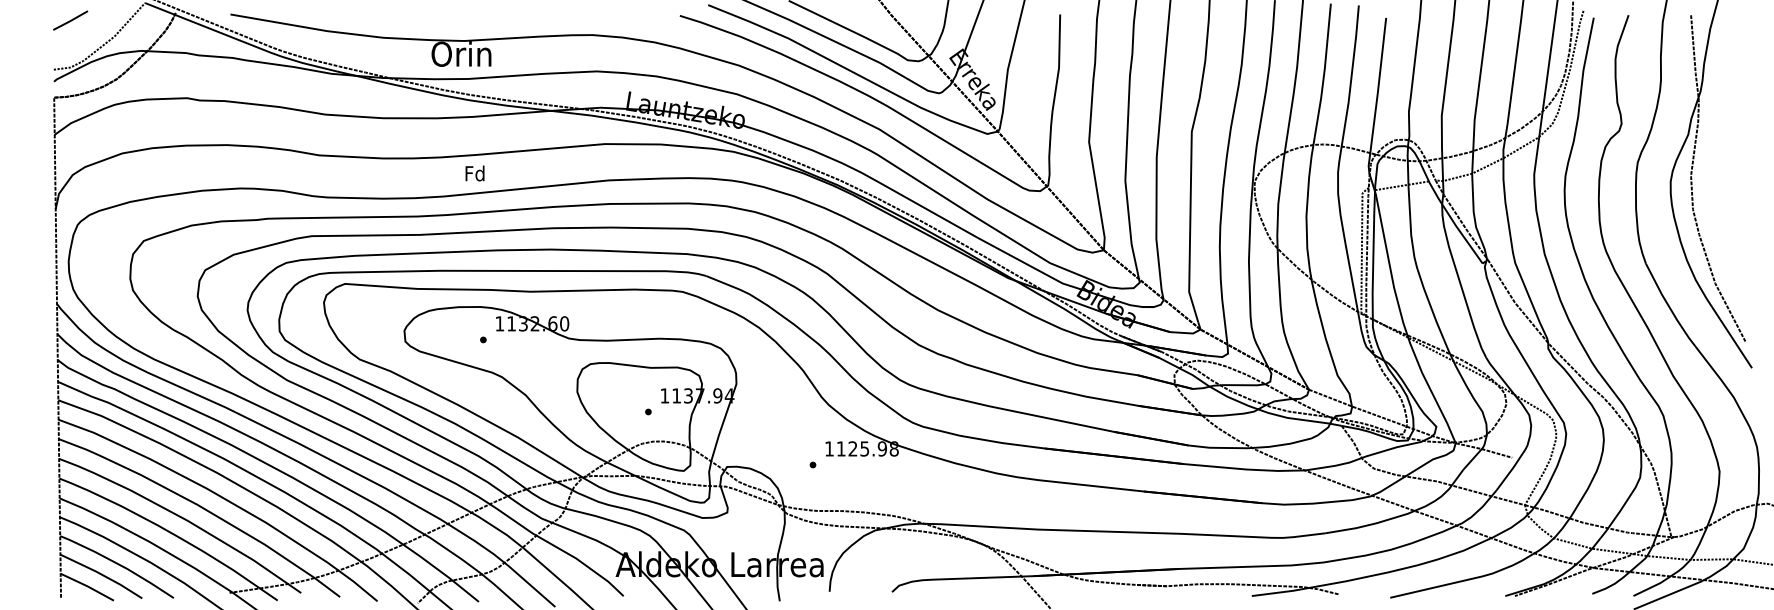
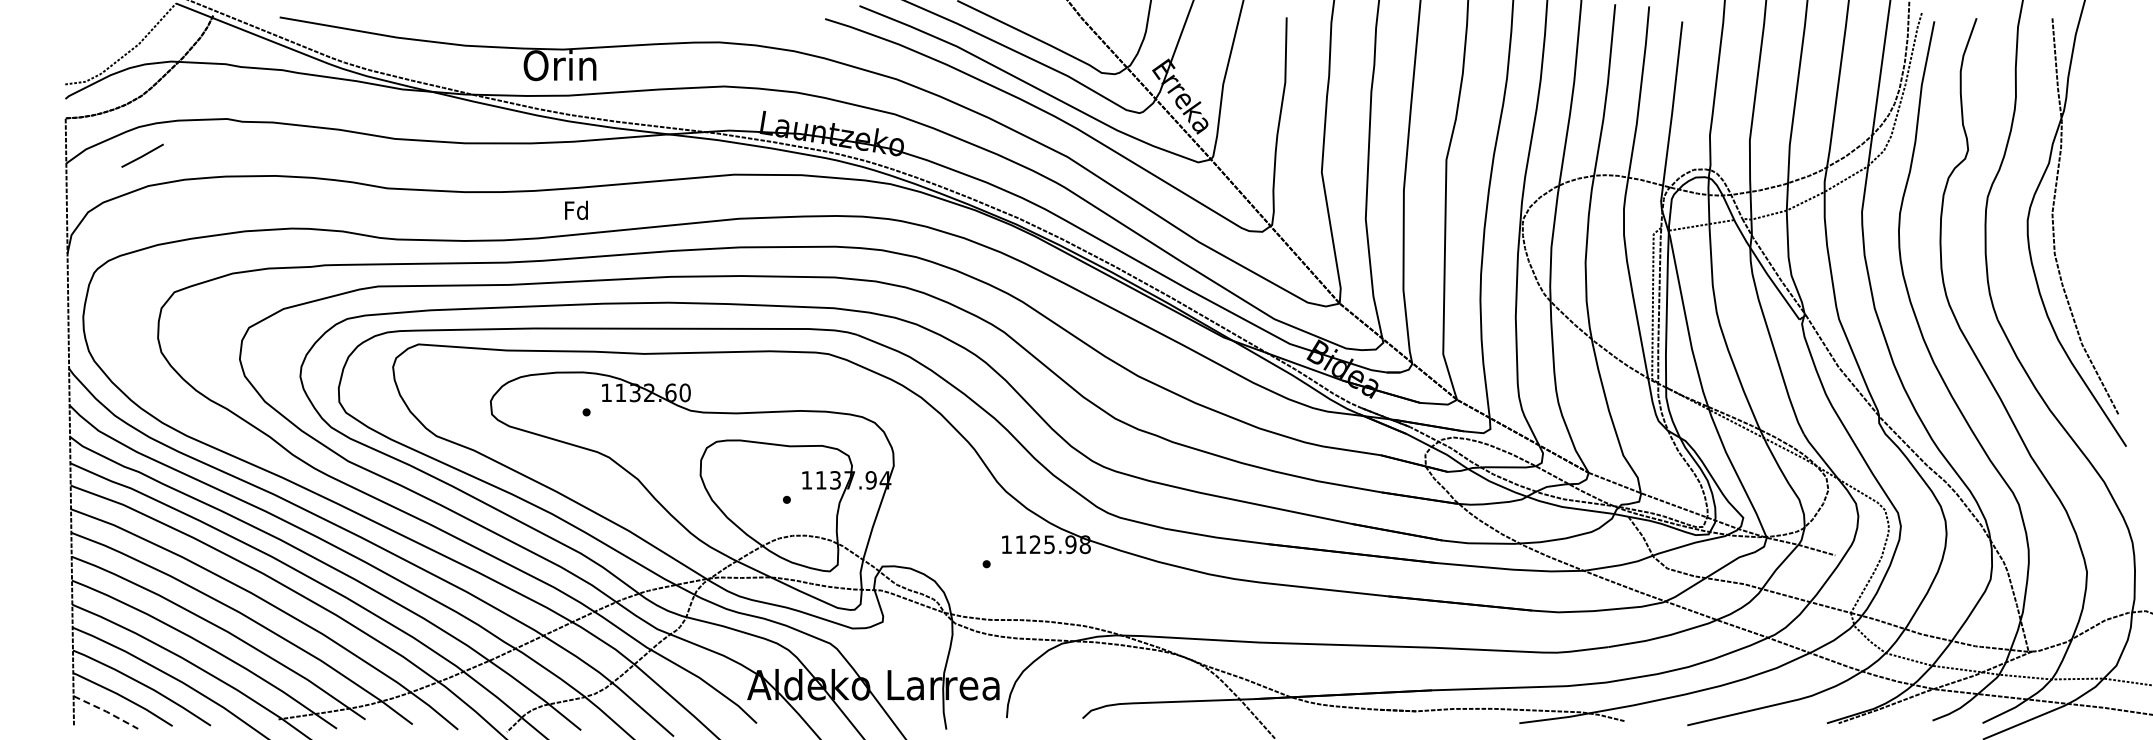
line: (70, 20) -> (142, 155), moved
line: (87, 586) -> (106, 711), solid -> dashed

